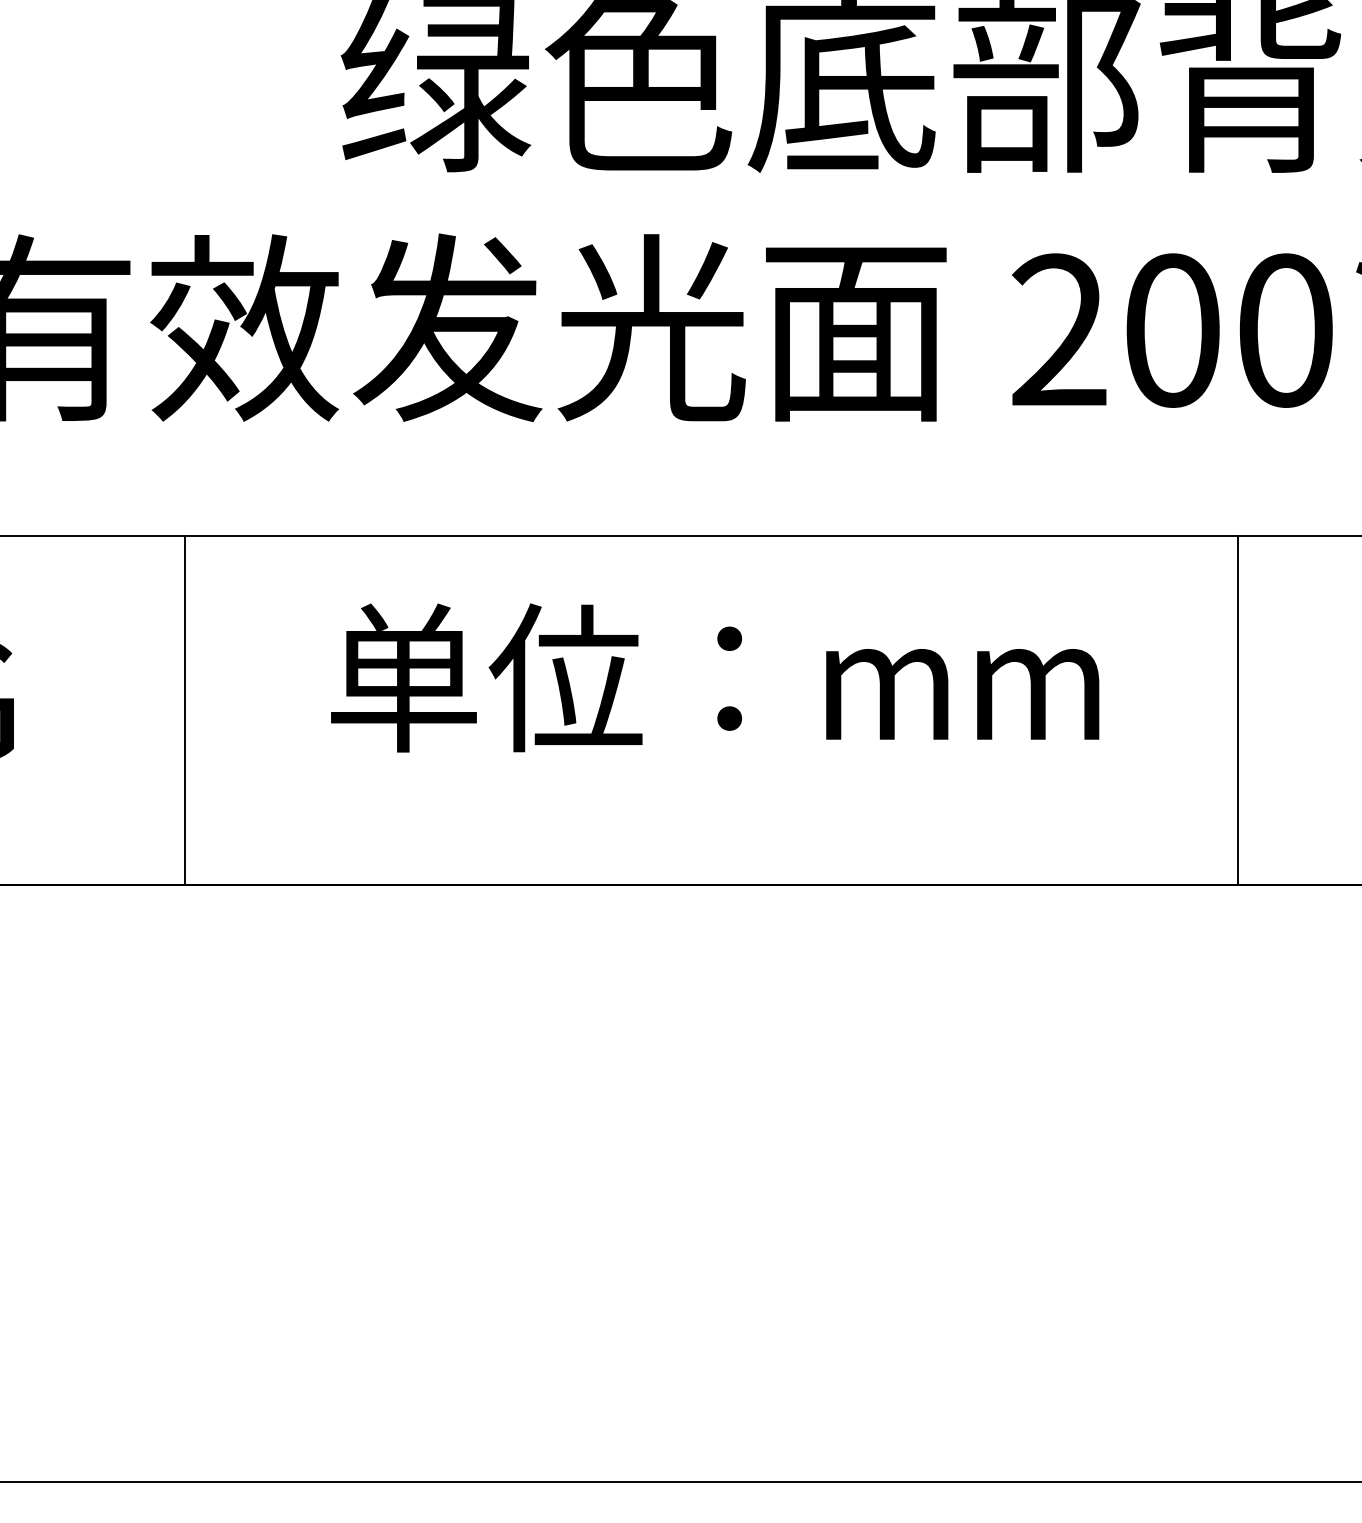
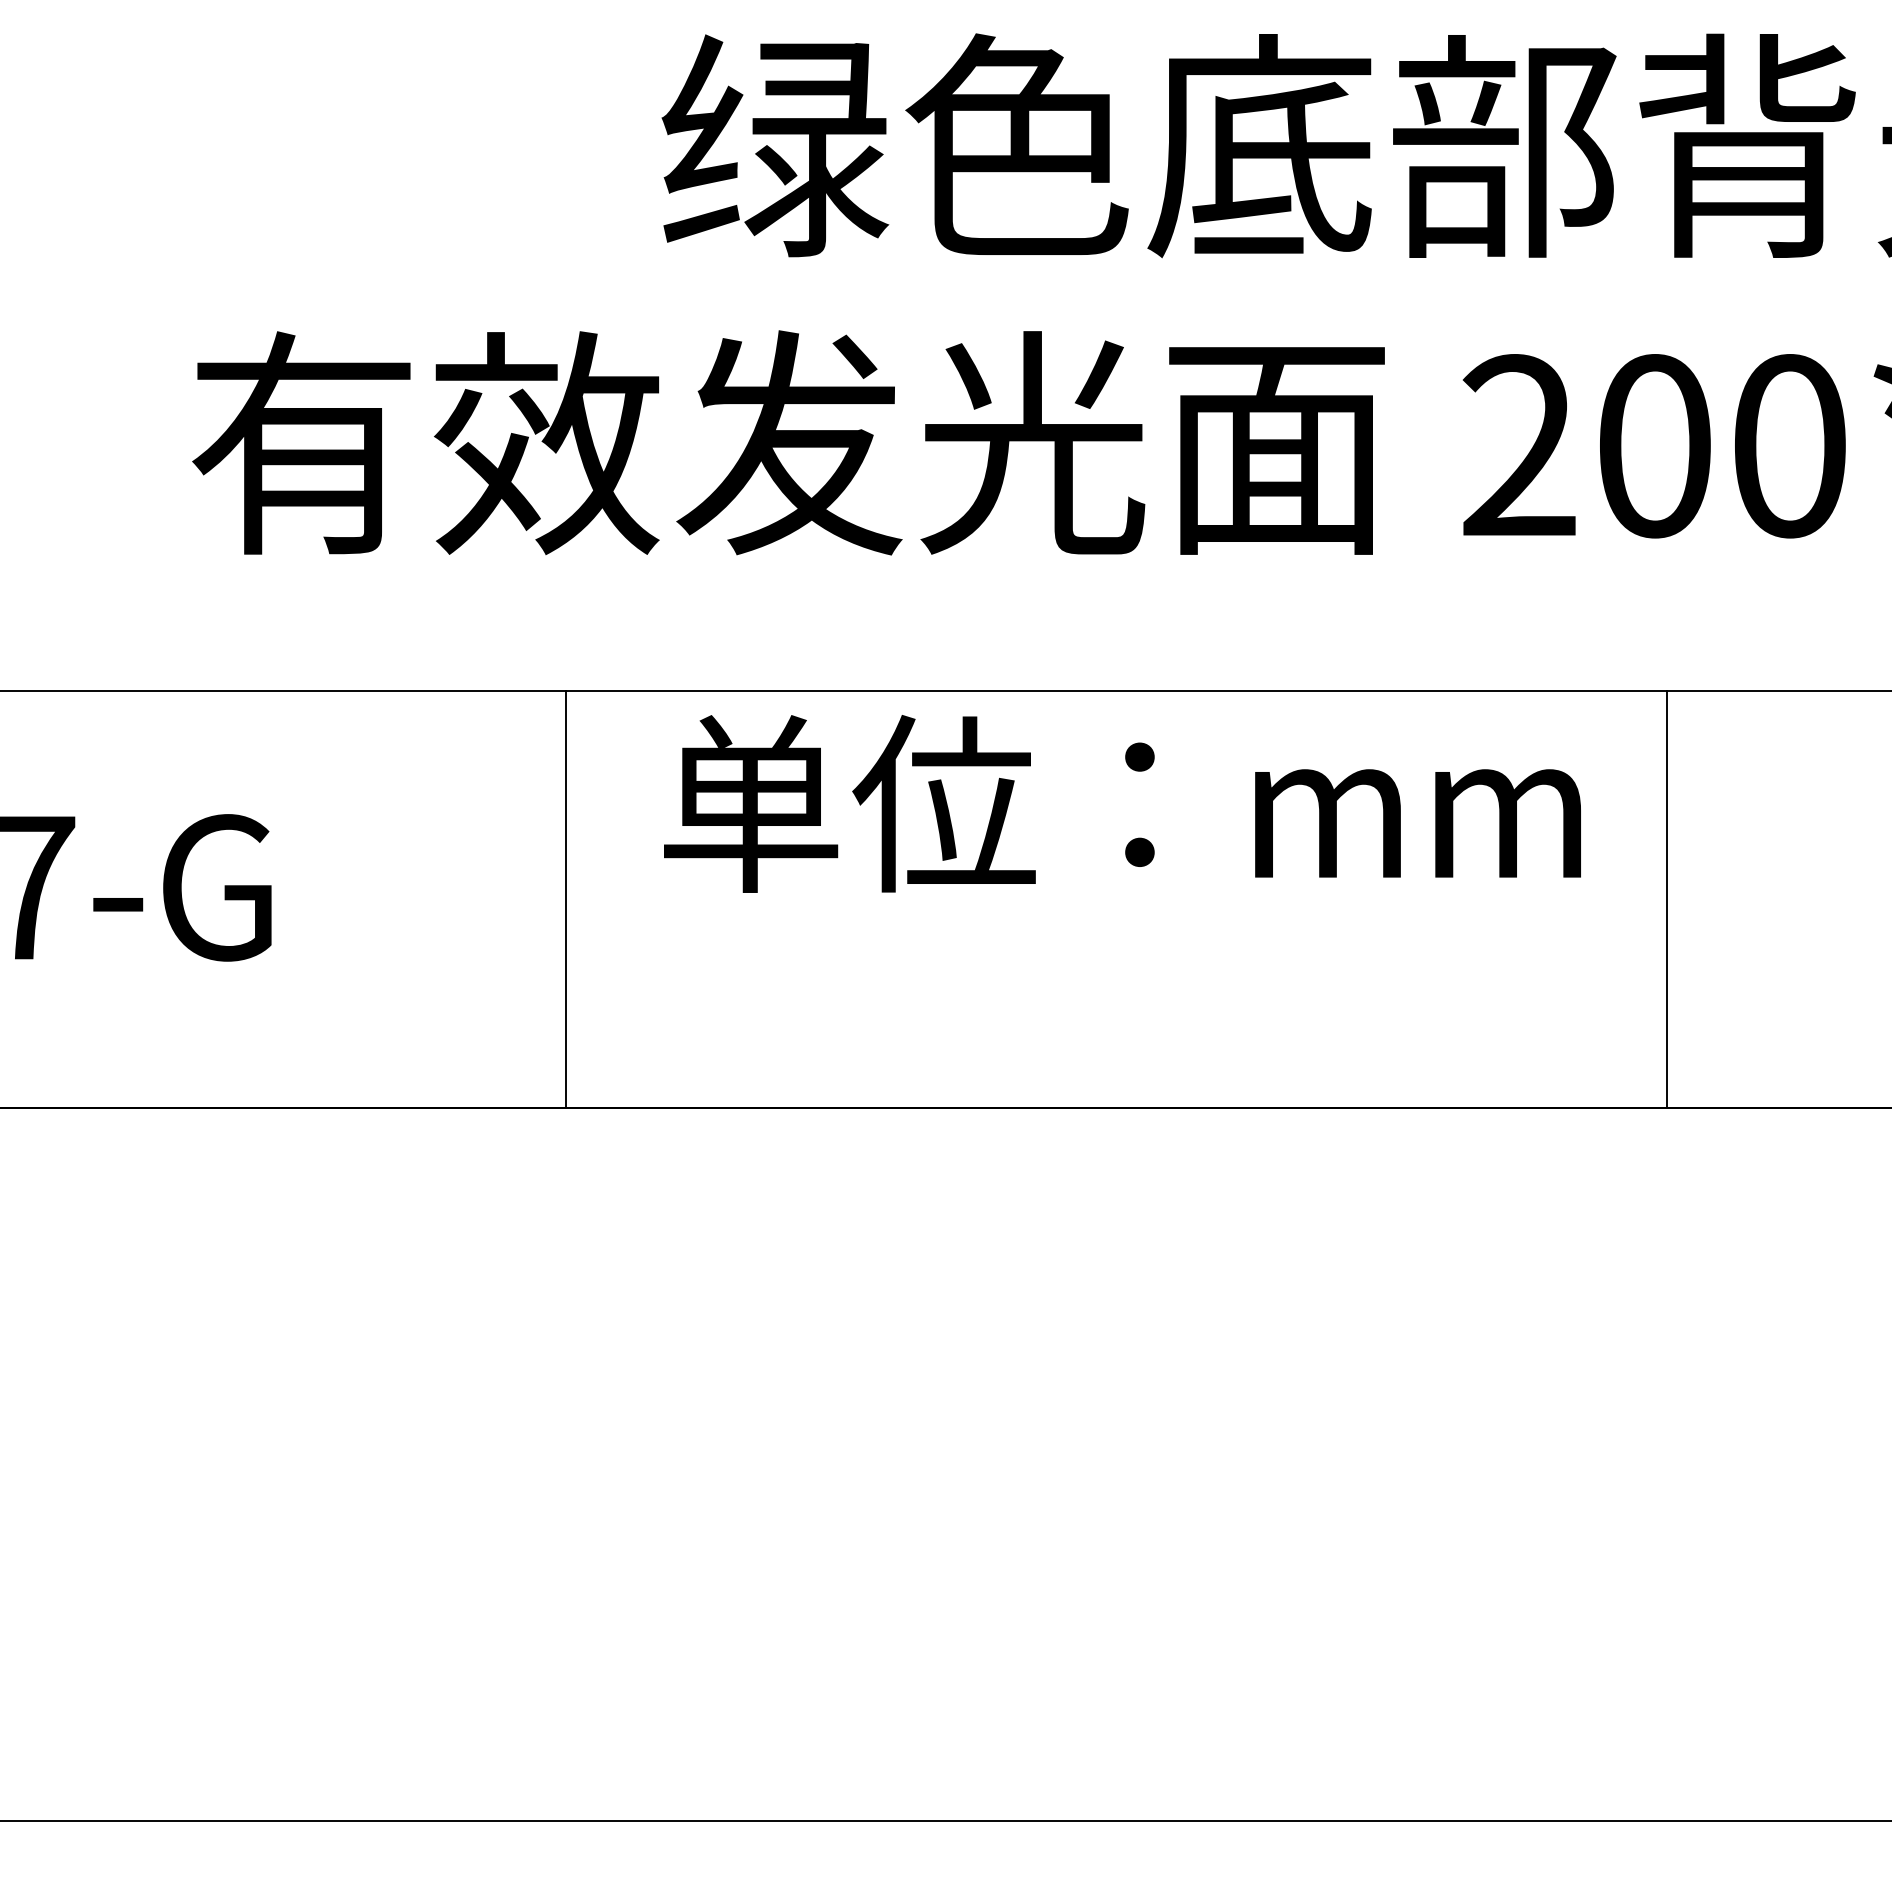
text: (715, 677) -> (1122, 803), moved
line: (184, 709) -> (566, 898), moved
line: (1237, 709) -> (1666, 898), moved

